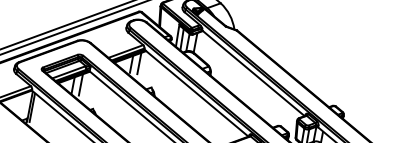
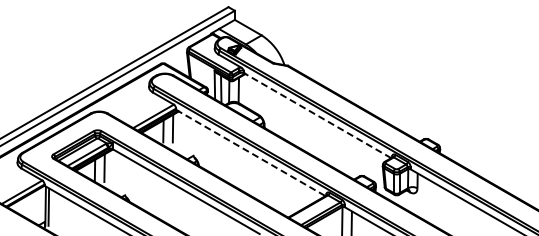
line: (253, 73) -> (317, 115), solid -> dashed
line: (196, 93) -> (251, 153), solid -> dashed

